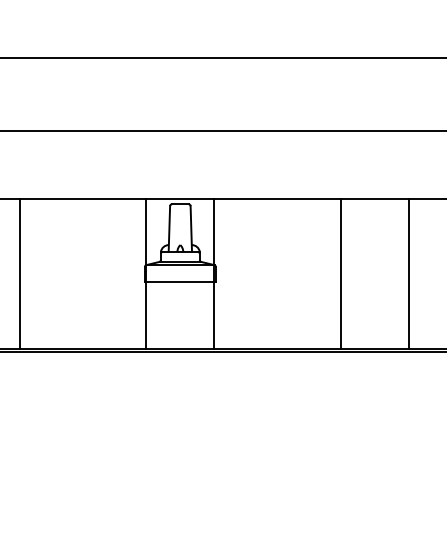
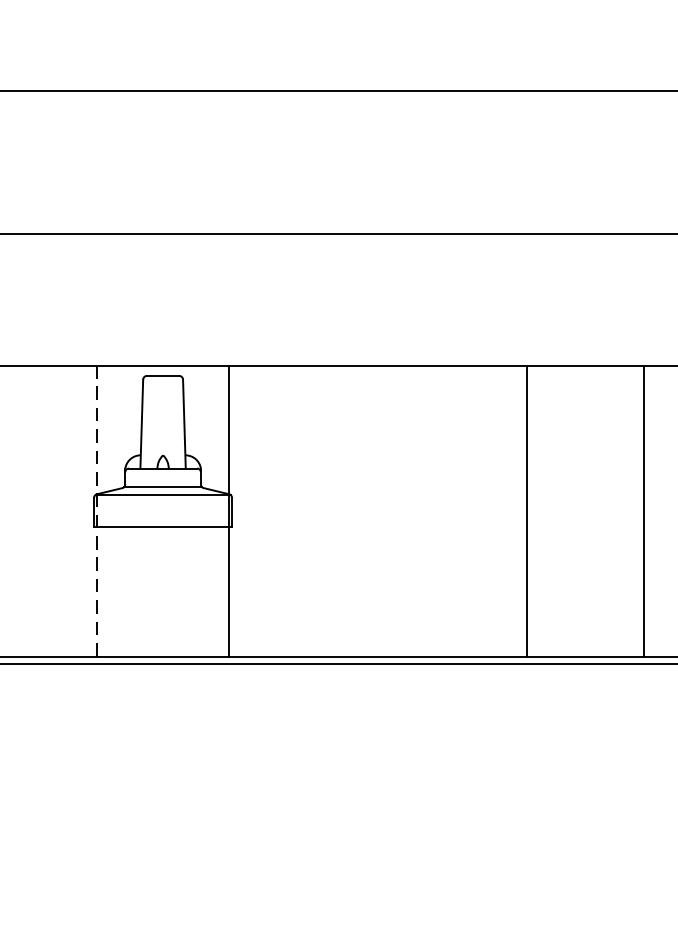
line: (146, 273) -> (97, 510), solid -> dashed
line: (340, 273) -> (526, 510), moved
line: (408, 273) -> (643, 510), moved

